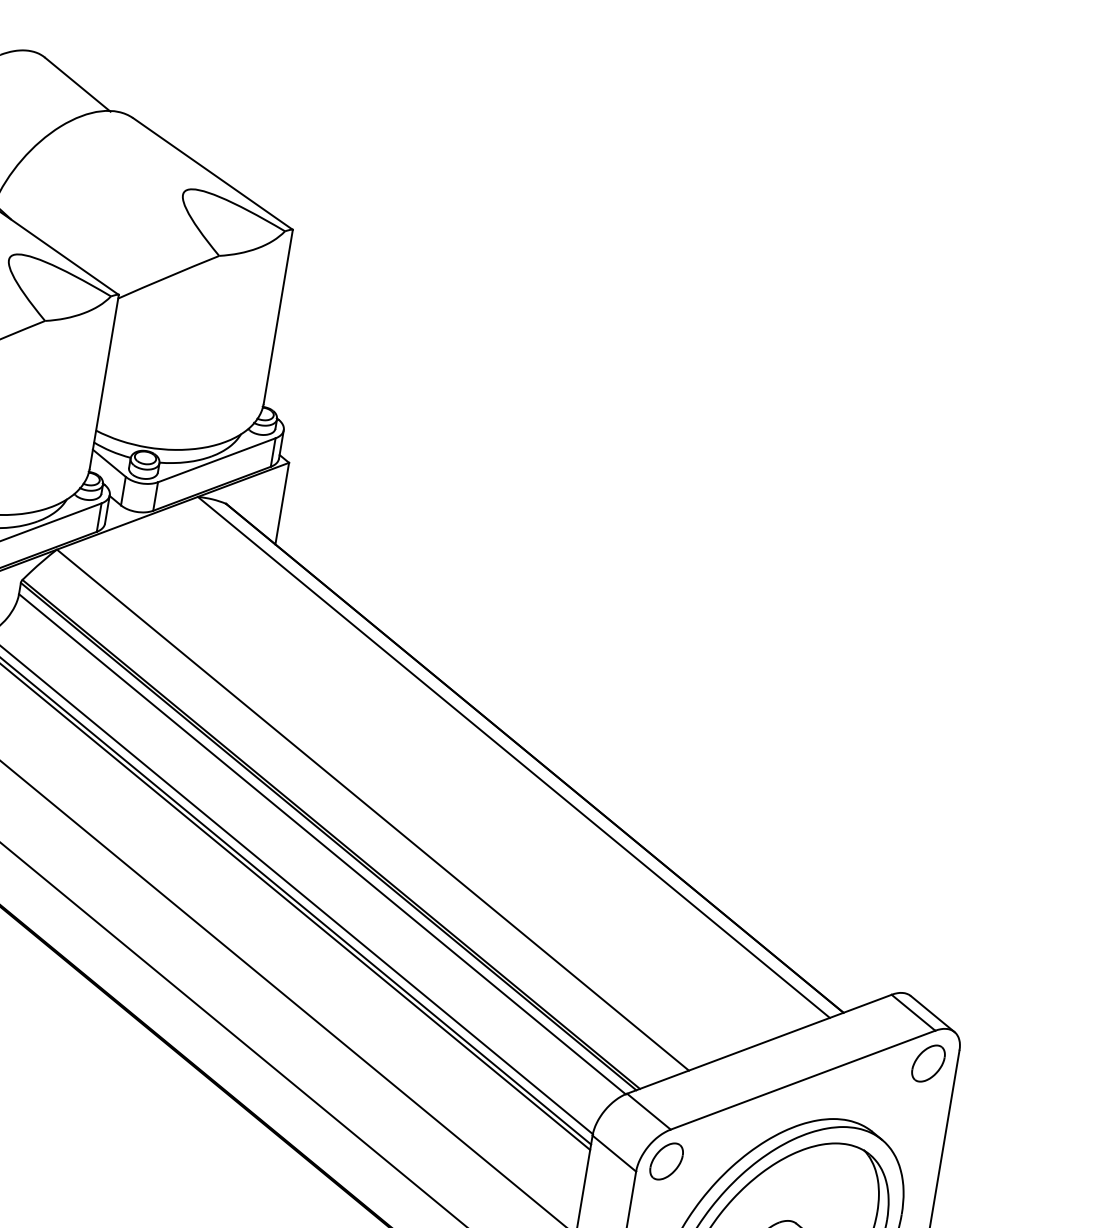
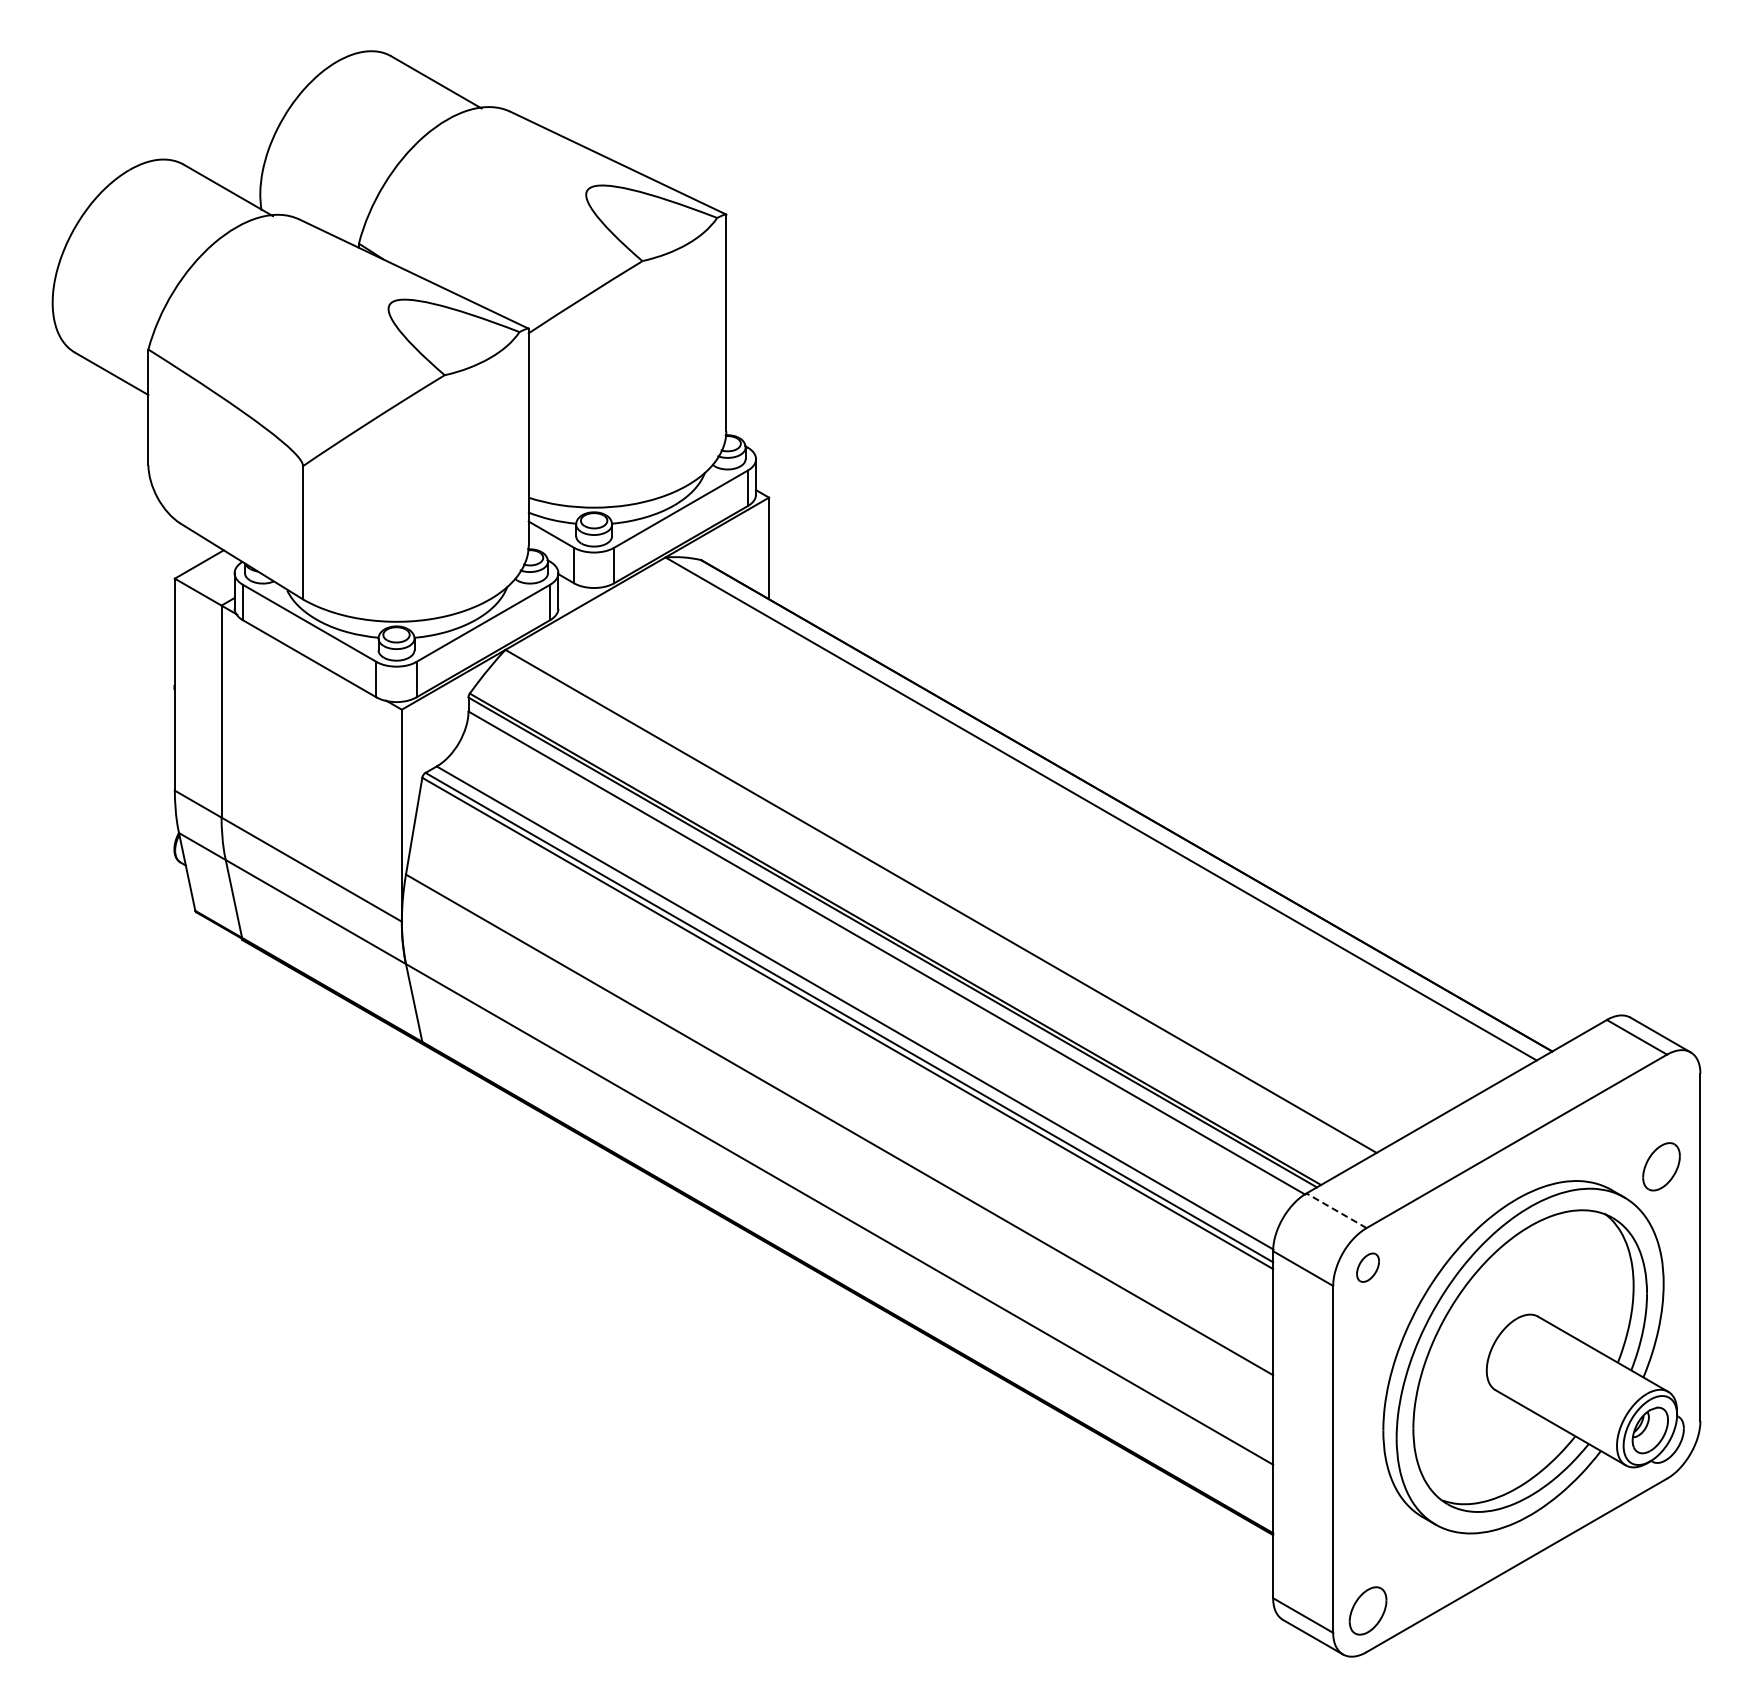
part: (928, 1063) -> (1661, 1166), moved
line: (648, 1111) -> (1336, 1210), solid -> dashed
part: (666, 1161) -> (1367, 1267), size x0.6

